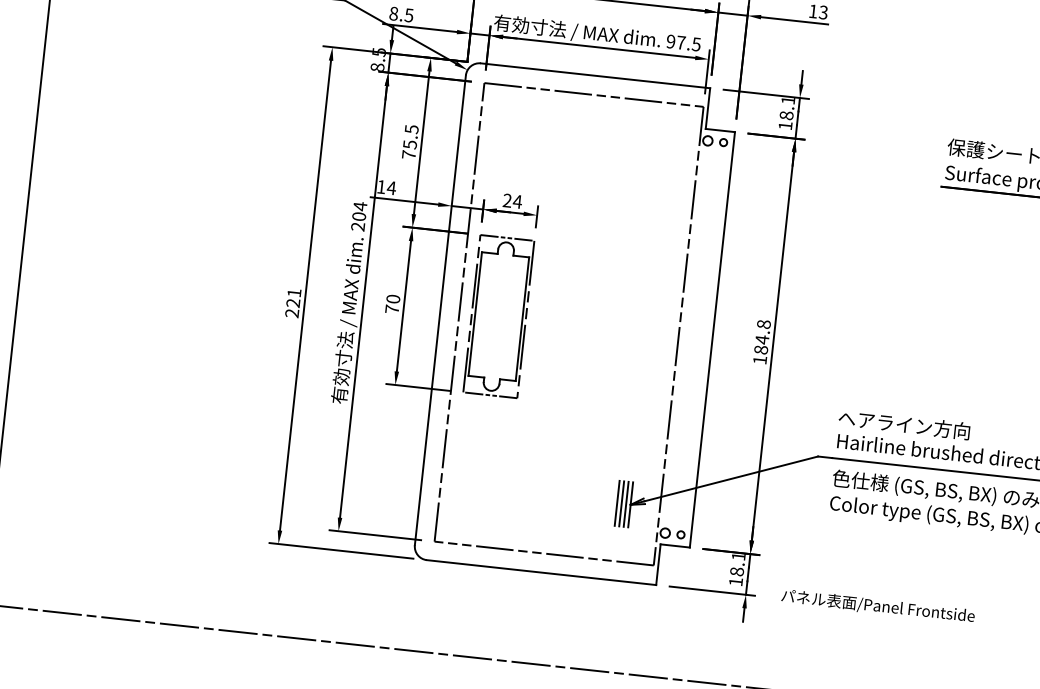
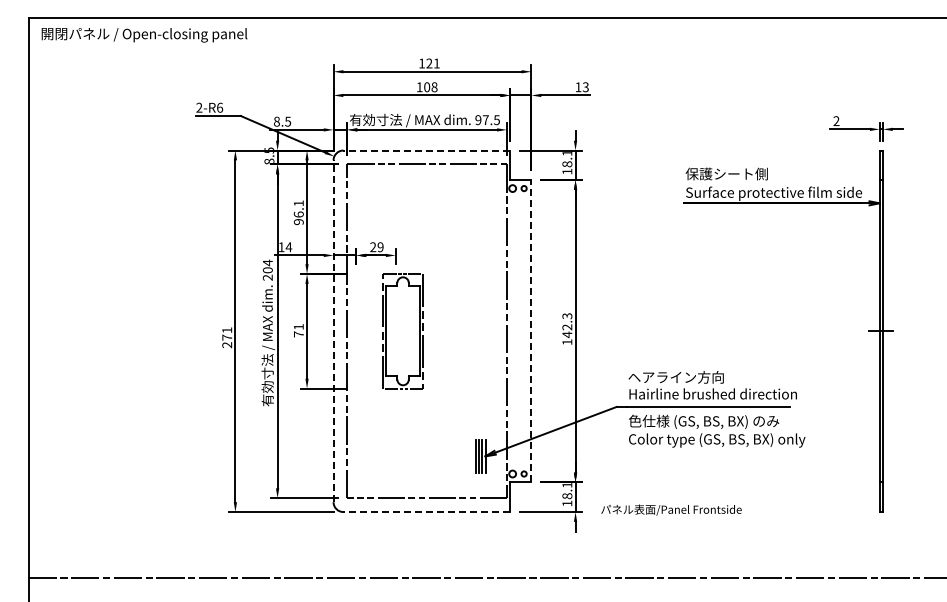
line: (595, 75) -> (426, 150), solid -> dashed
text: (409, 141) -> (298, 212), 75.5 -> 96.1
text: (517, 202) -> (380, 247), 24 -> 29
text: (392, 298) -> (298, 326), 70 -> 71
text: (293, 302) -> (227, 337), 221 -> 271
line: (440, 310) -> (333, 331), solid -> dashed
part: (498, 316) -> (402, 331), moved
text: (762, 337) -> (567, 325), 184.8 -> 142.3
line: (712, 338) -> (531, 330), solid -> dashed
line: (541, 573) -> (426, 512), solid -> dashed

